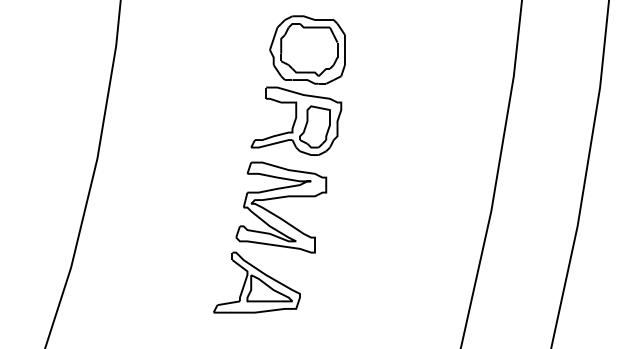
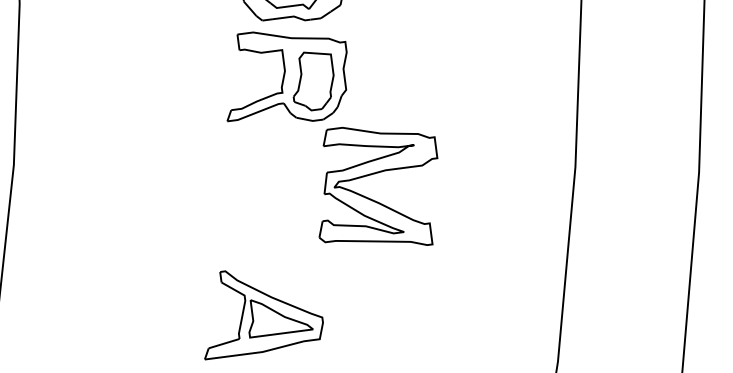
part: (276, 214) -> (371, 197), moved

